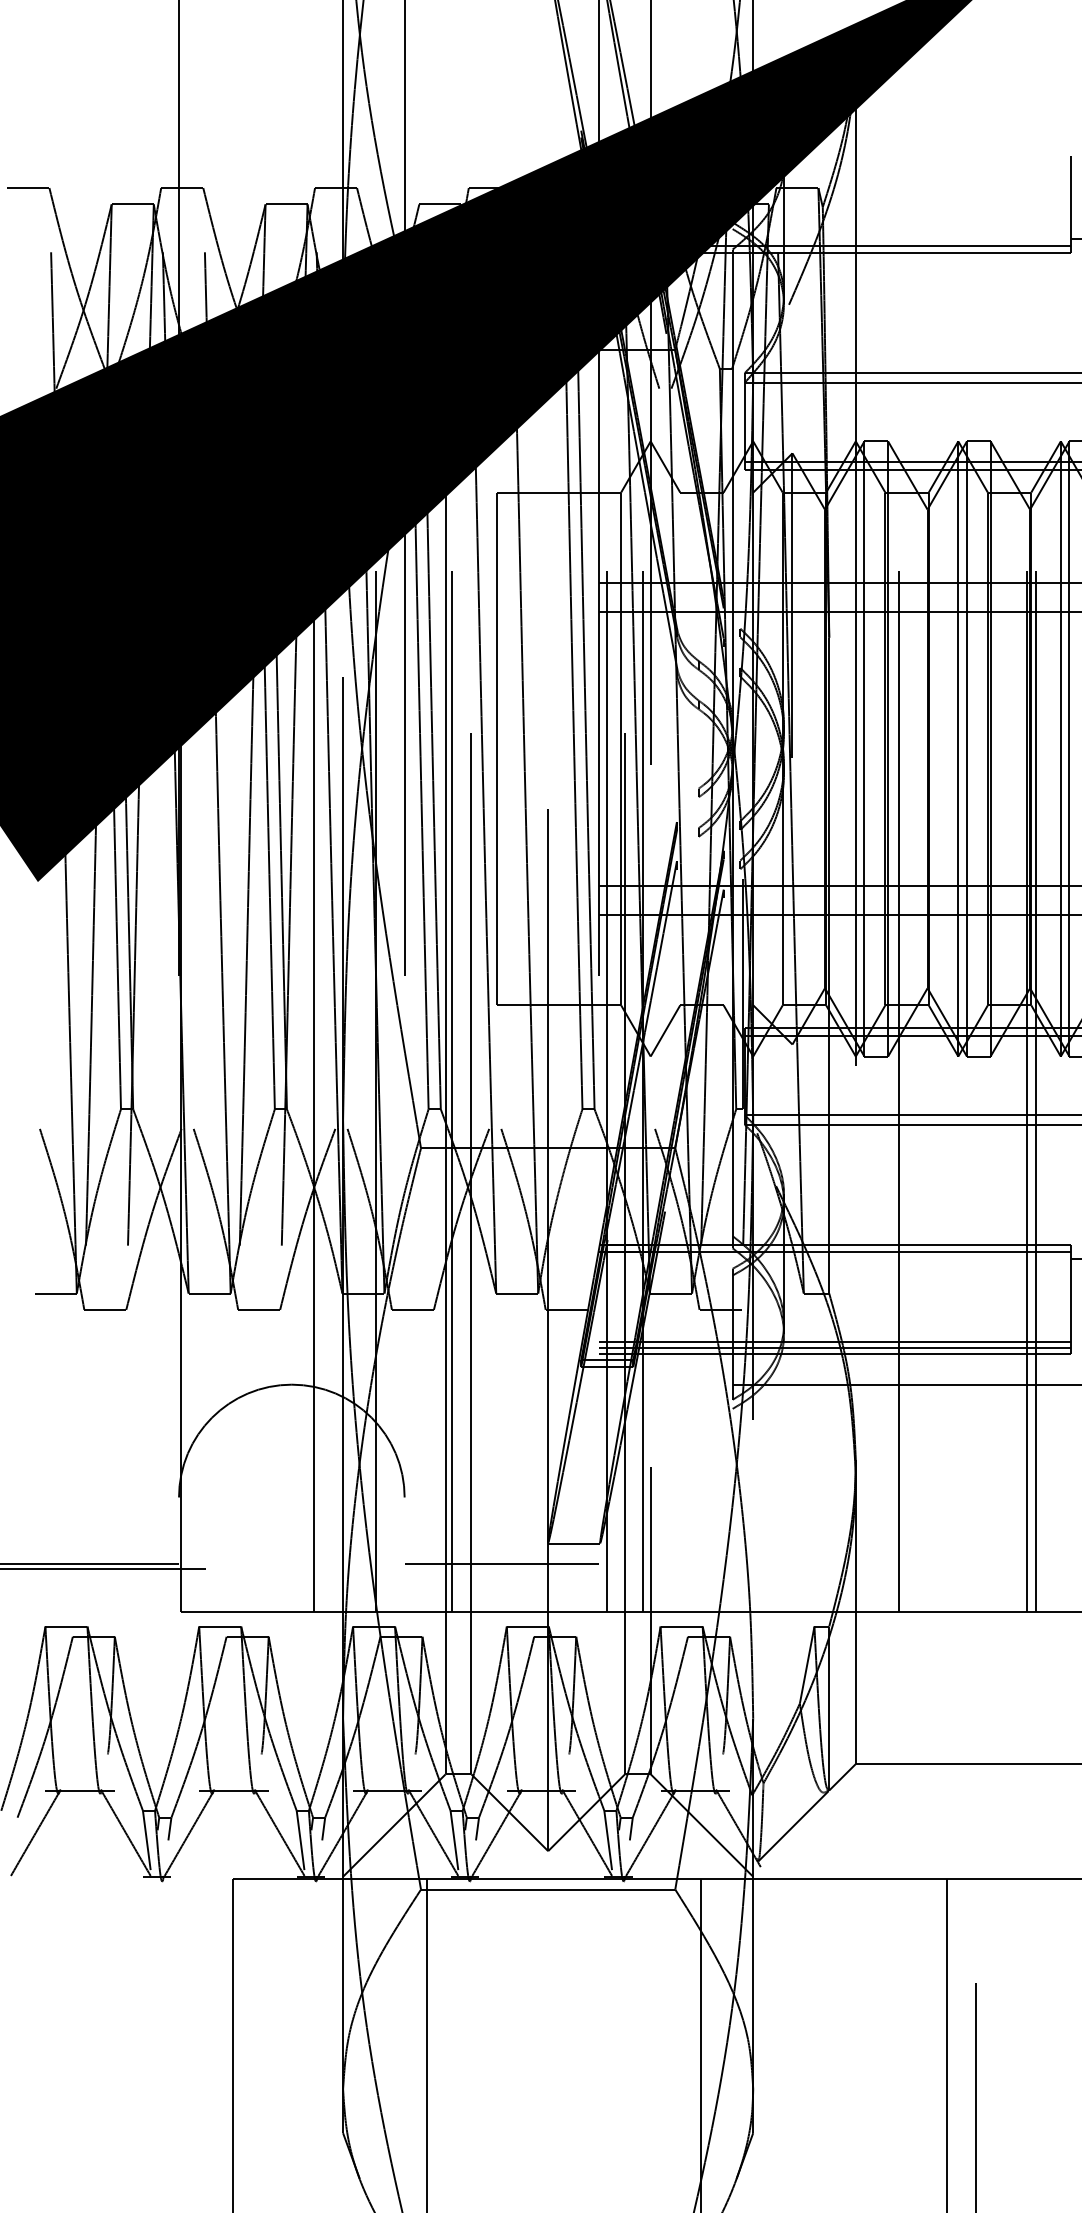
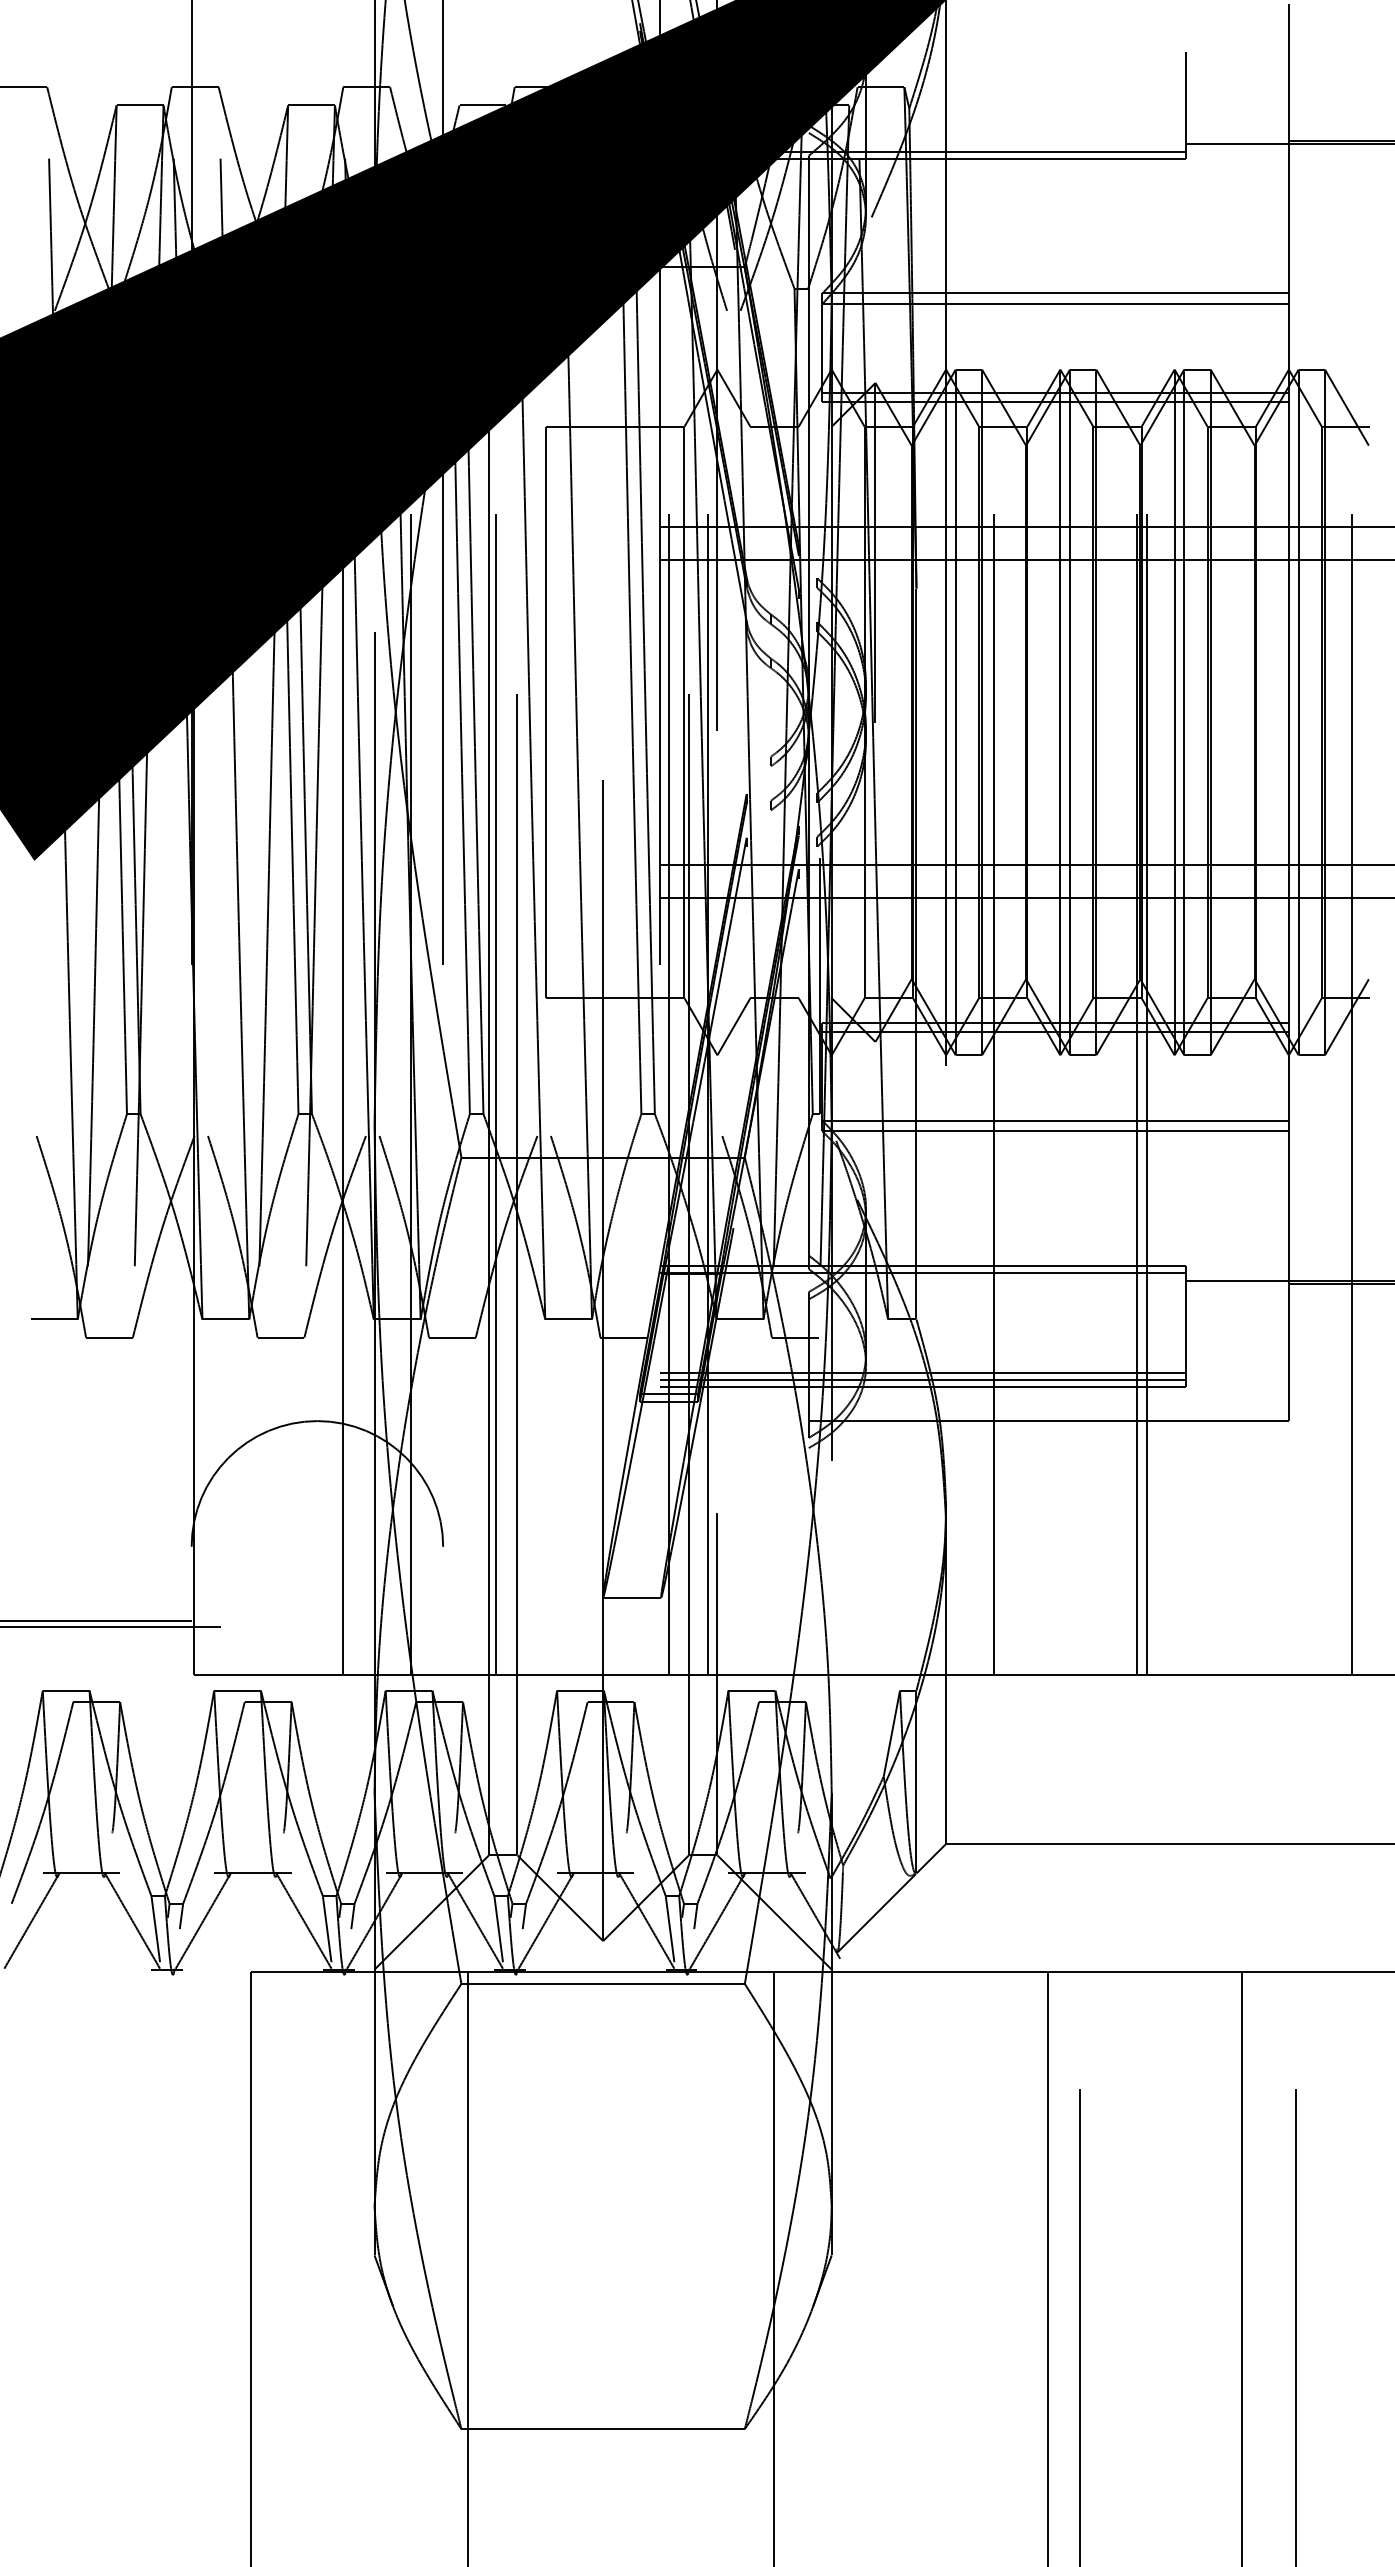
line: (501, 1564) -> (551, 1621), removed

